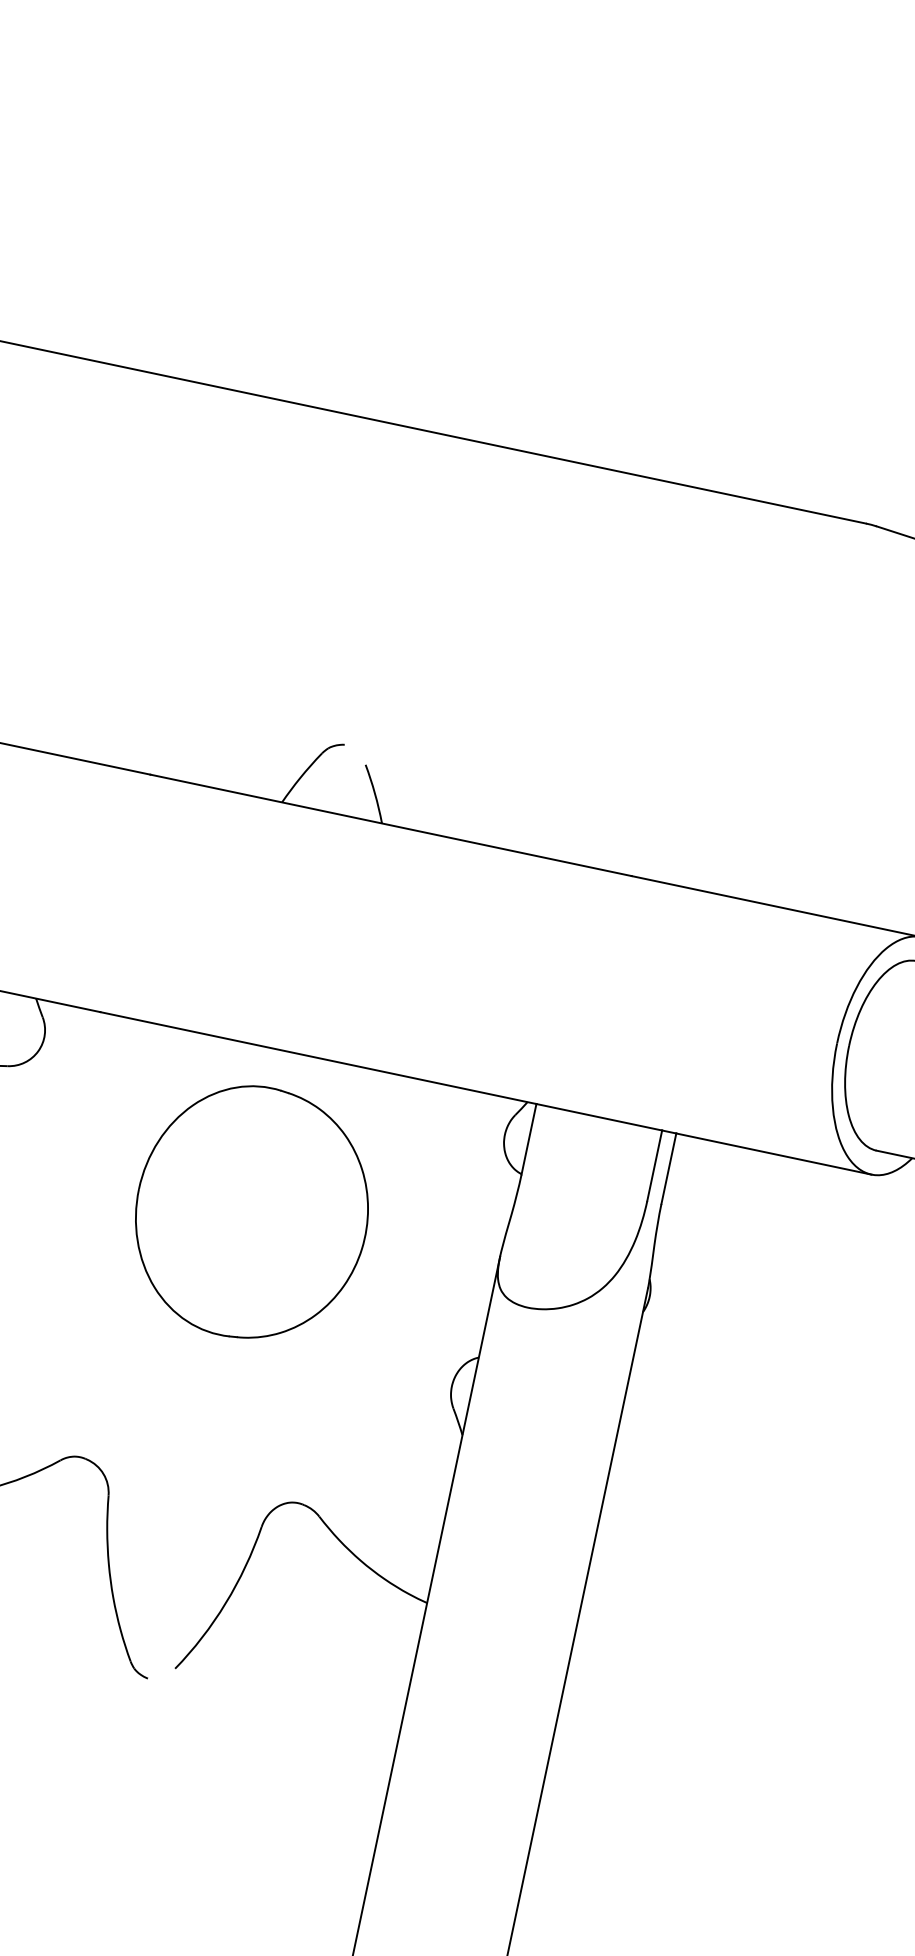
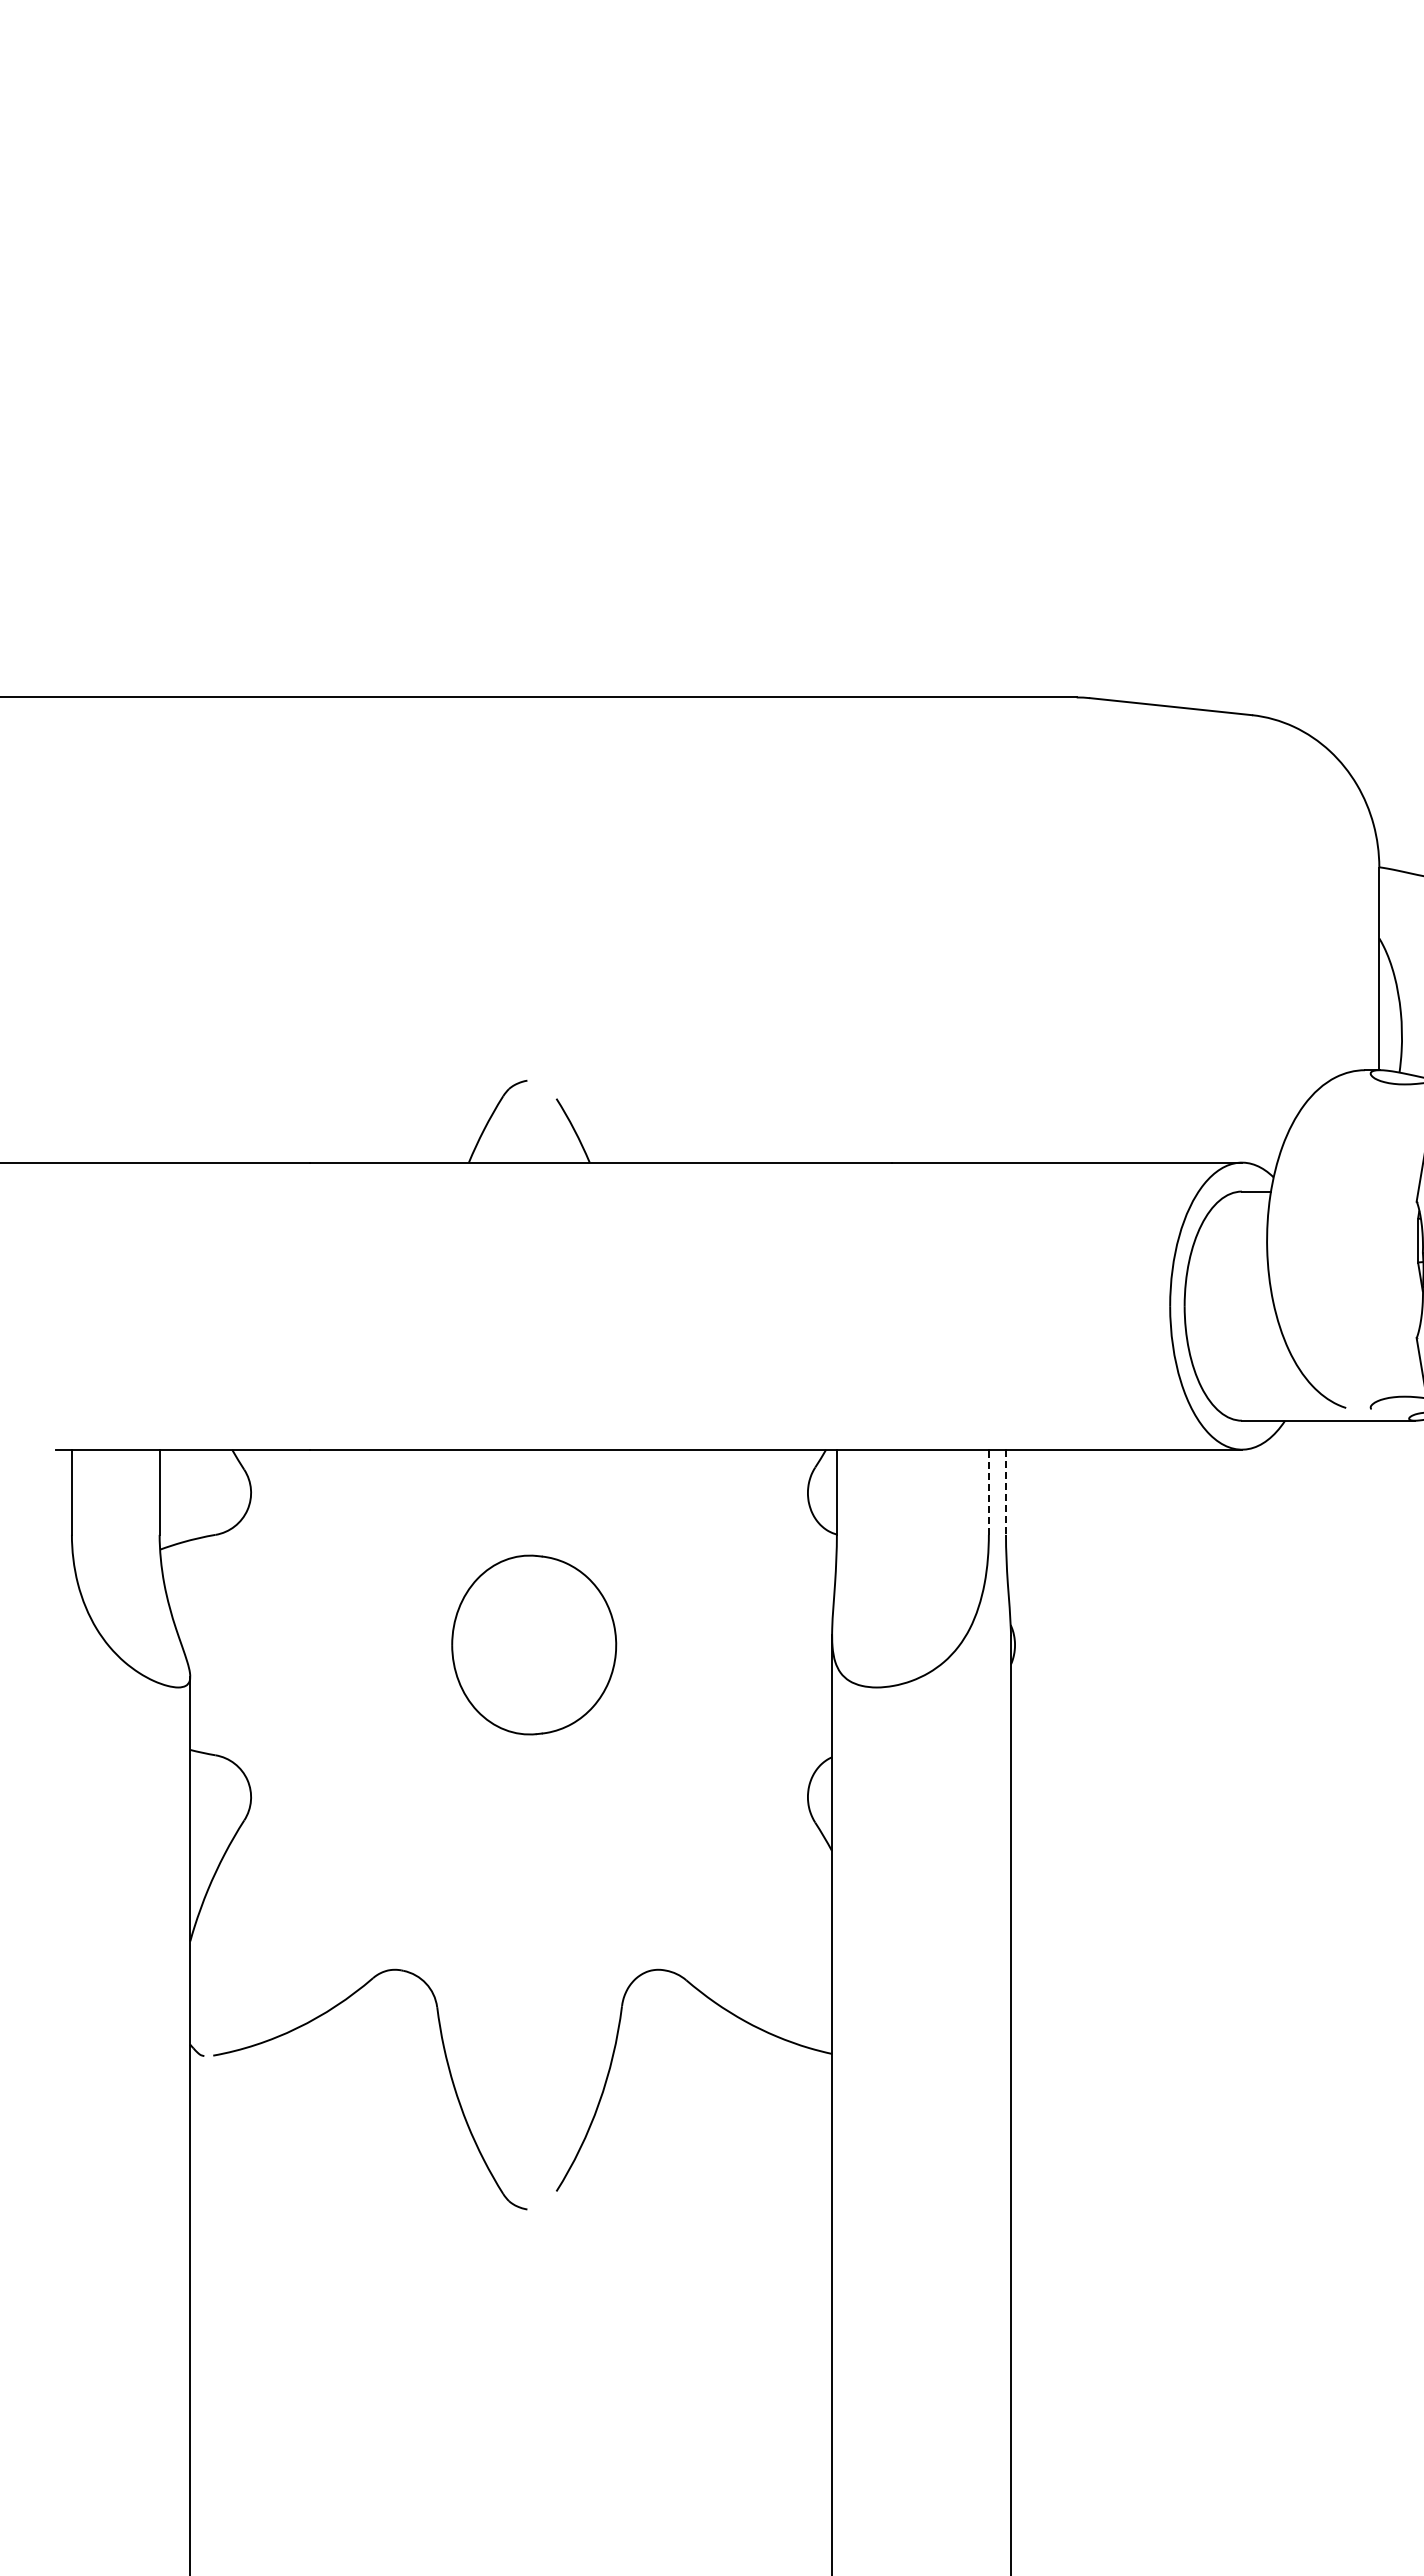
line: (654, 1165) -> (988, 1492), solid -> dashed
line: (668, 1168) -> (1005, 1492), solid -> dashed
part: (251, 1212) -> (533, 1644), size x0.6

